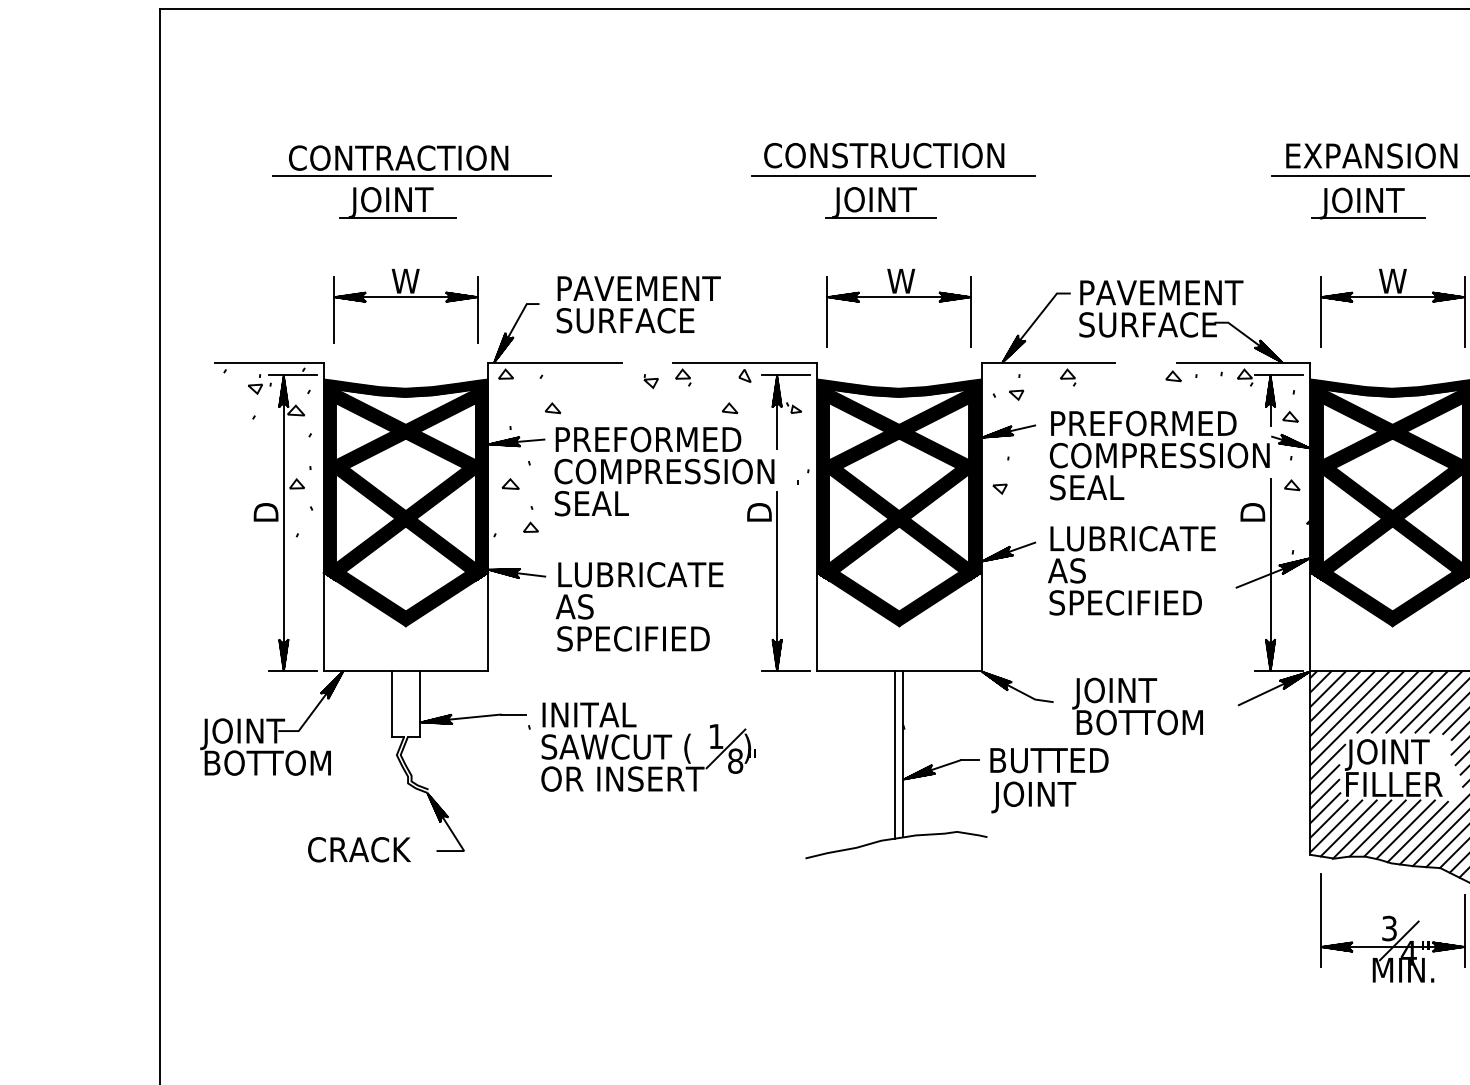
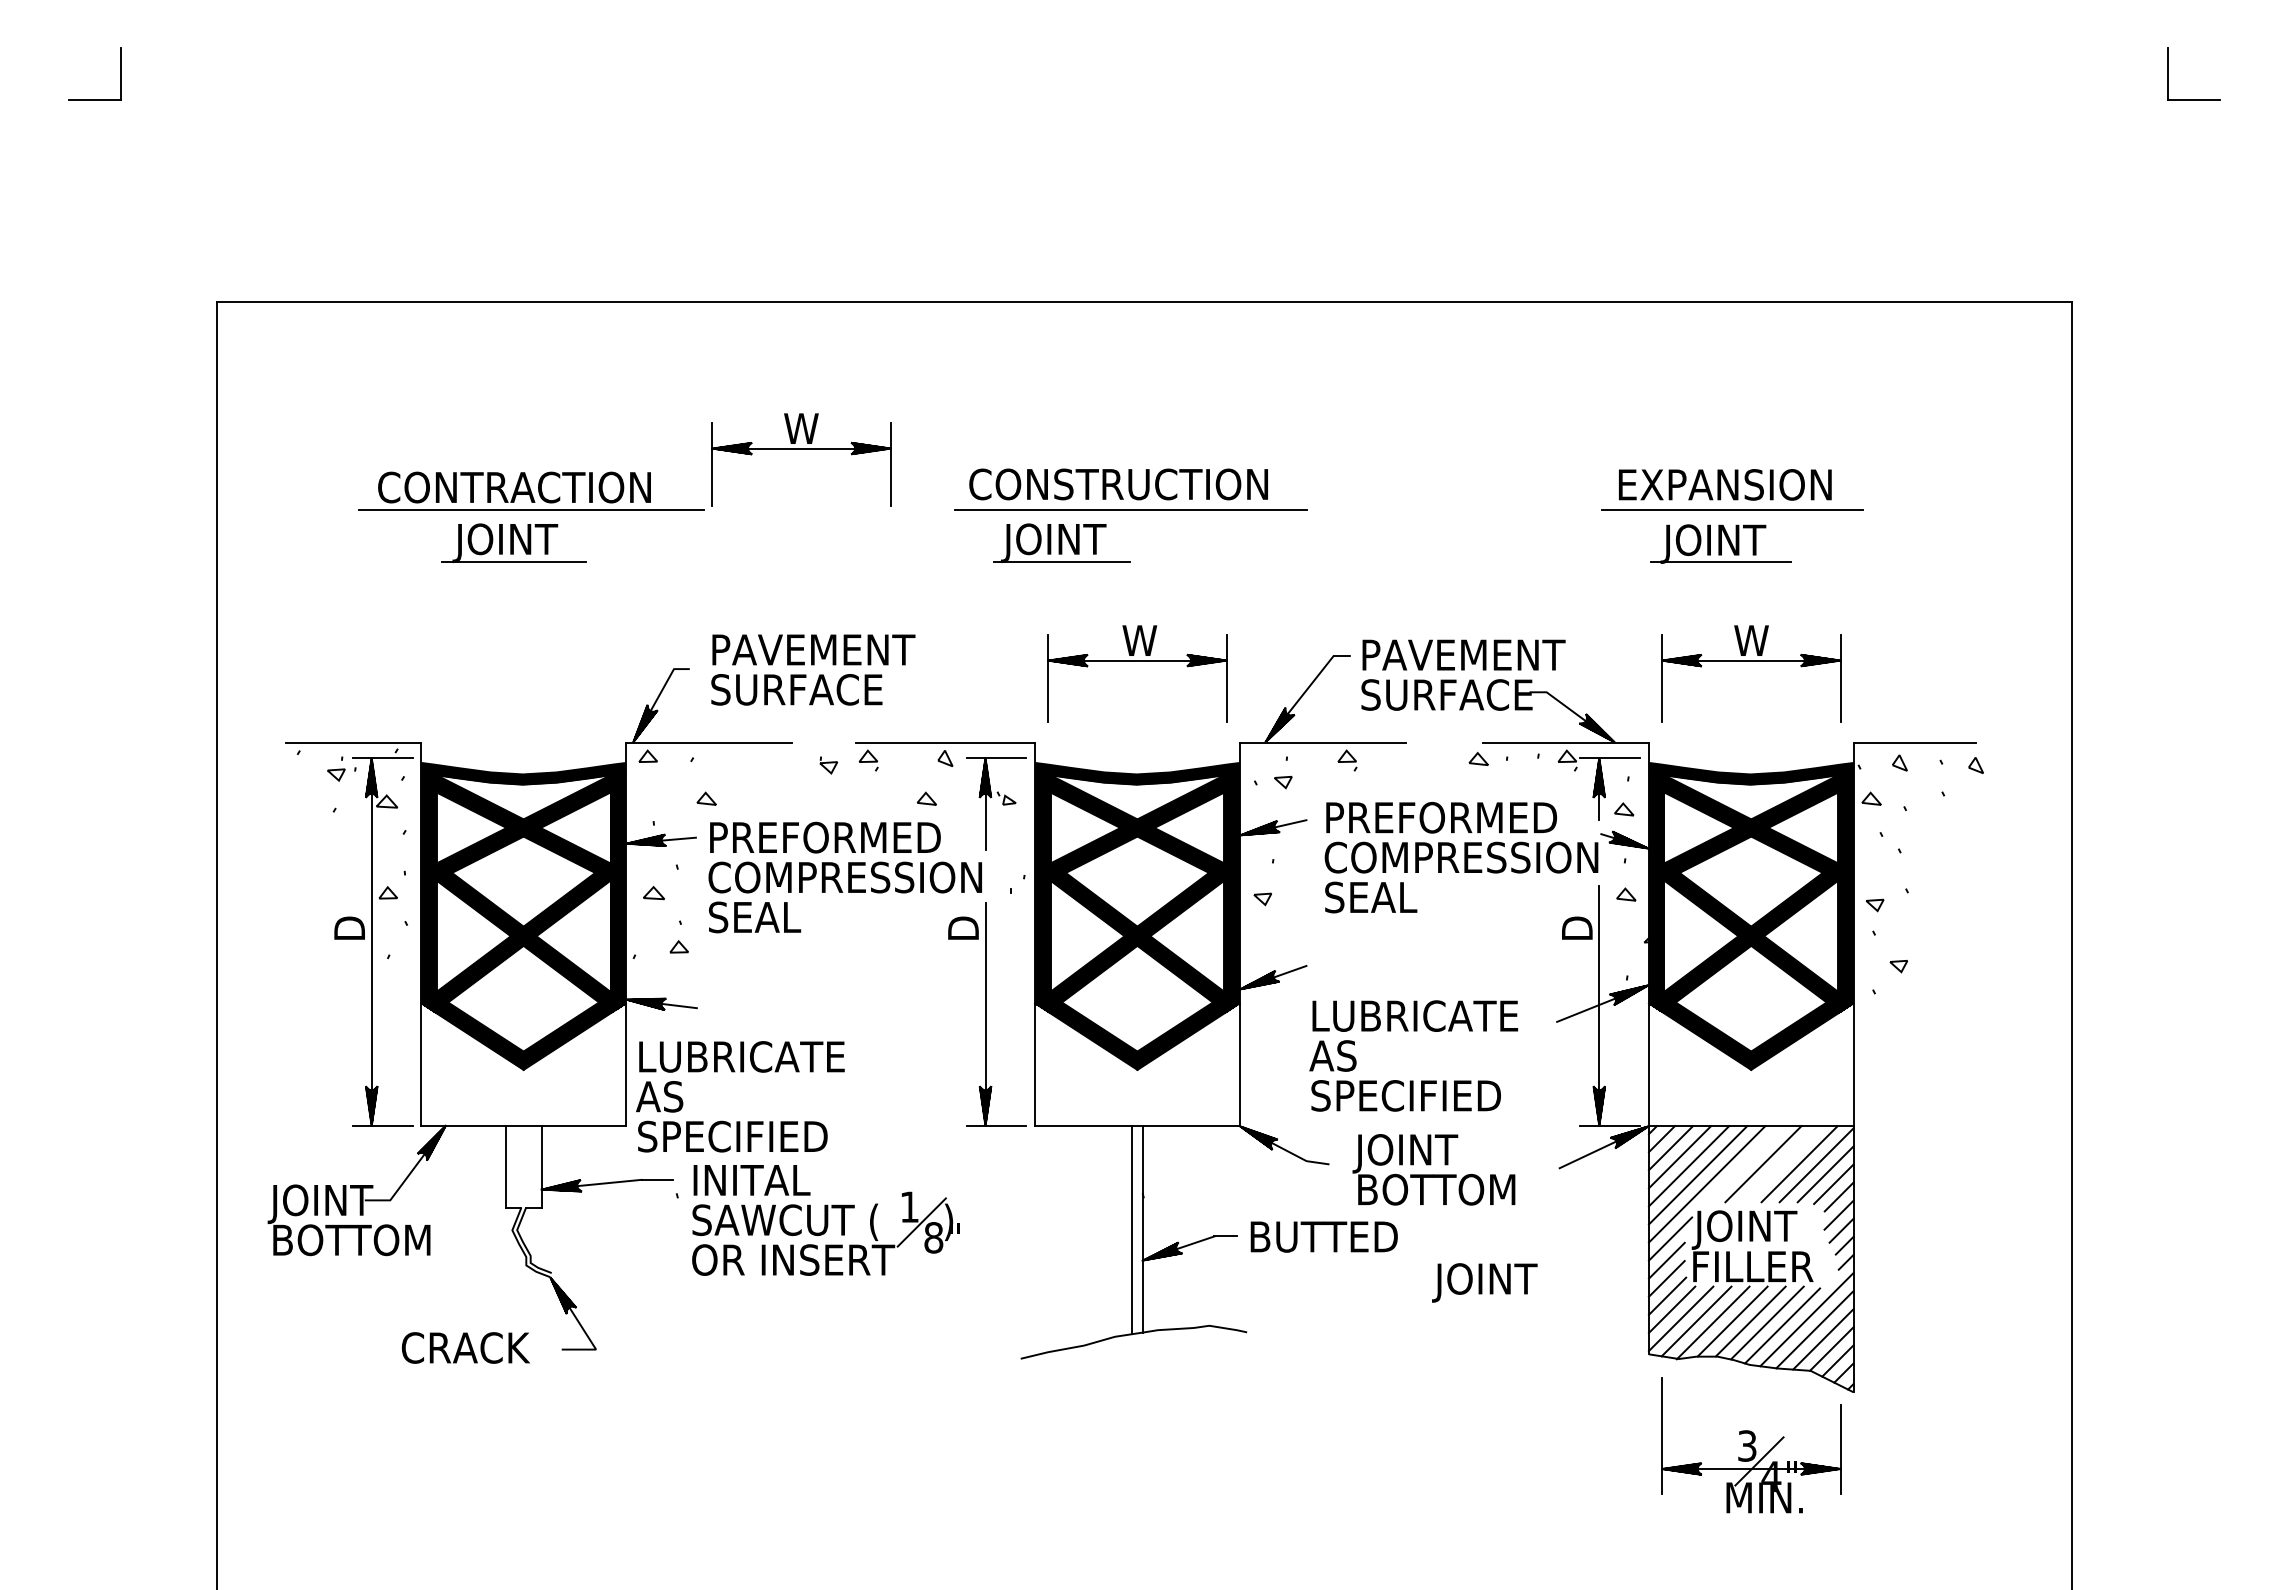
part: (880, 202) -> (1061, 542), moved
part: (405, 297) -> (801, 449), moved
text: (1131, 570) -> (1413, 1055), moved
text: (639, 606) -> (740, 1096), moved
line: (1388, 702) -> (1745, 1164), removed
line: (1416, 702) -> (1781, 1164), removed
text: (1033, 797) -> (1484, 1282), moved

